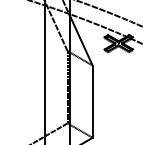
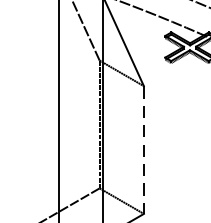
line: (92, 102) -> (143, 151), solid -> dashed

